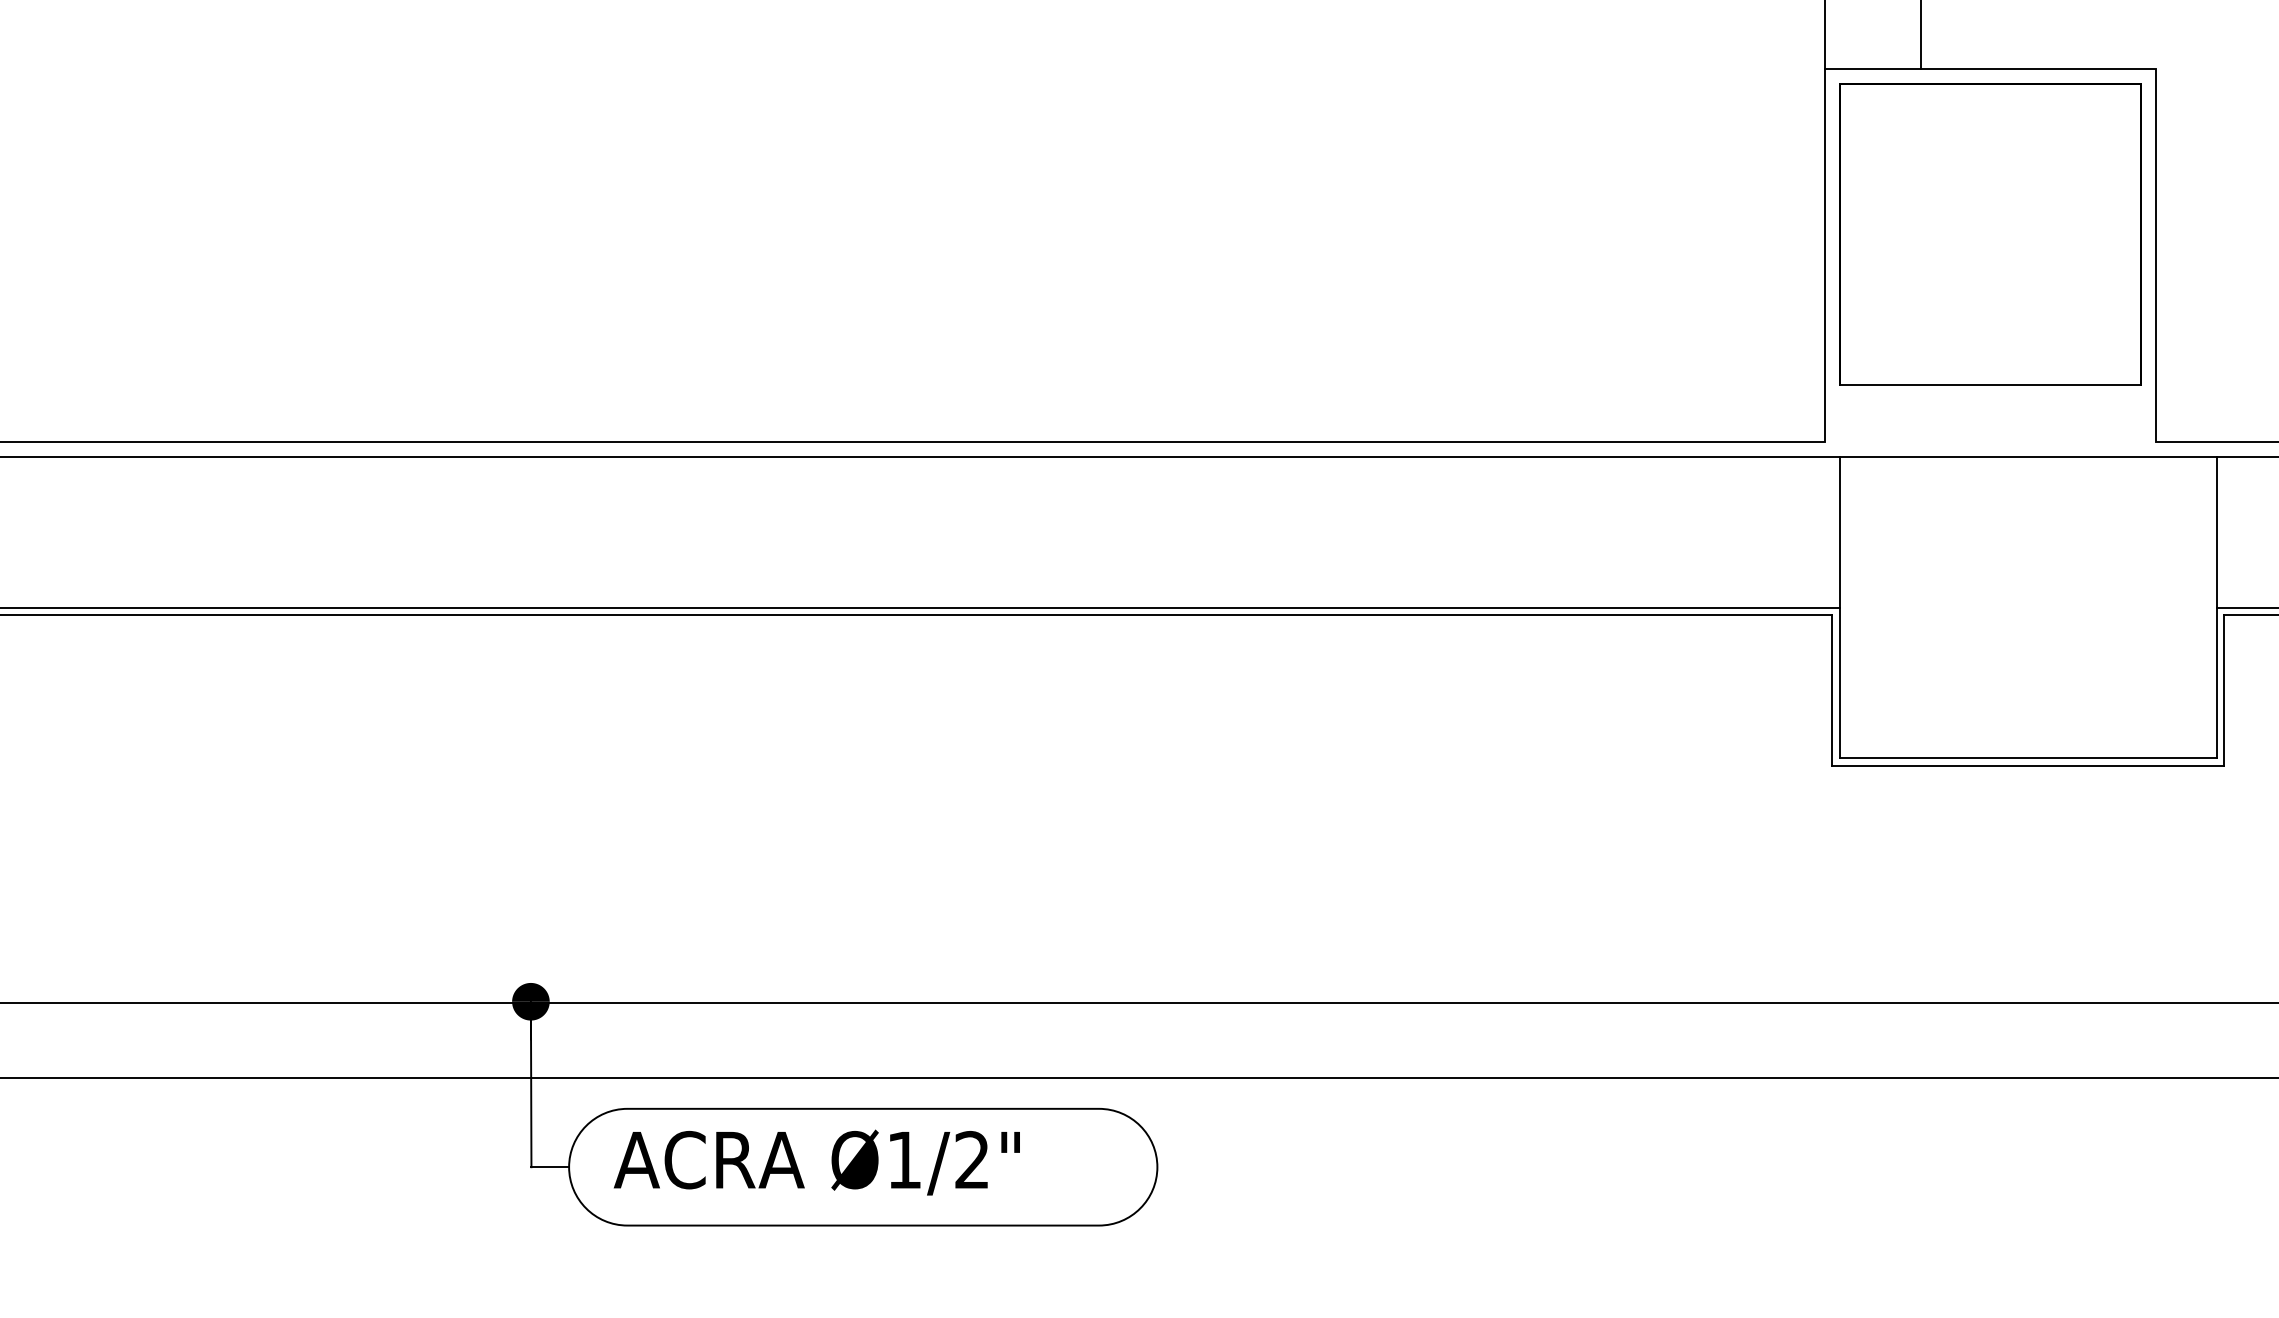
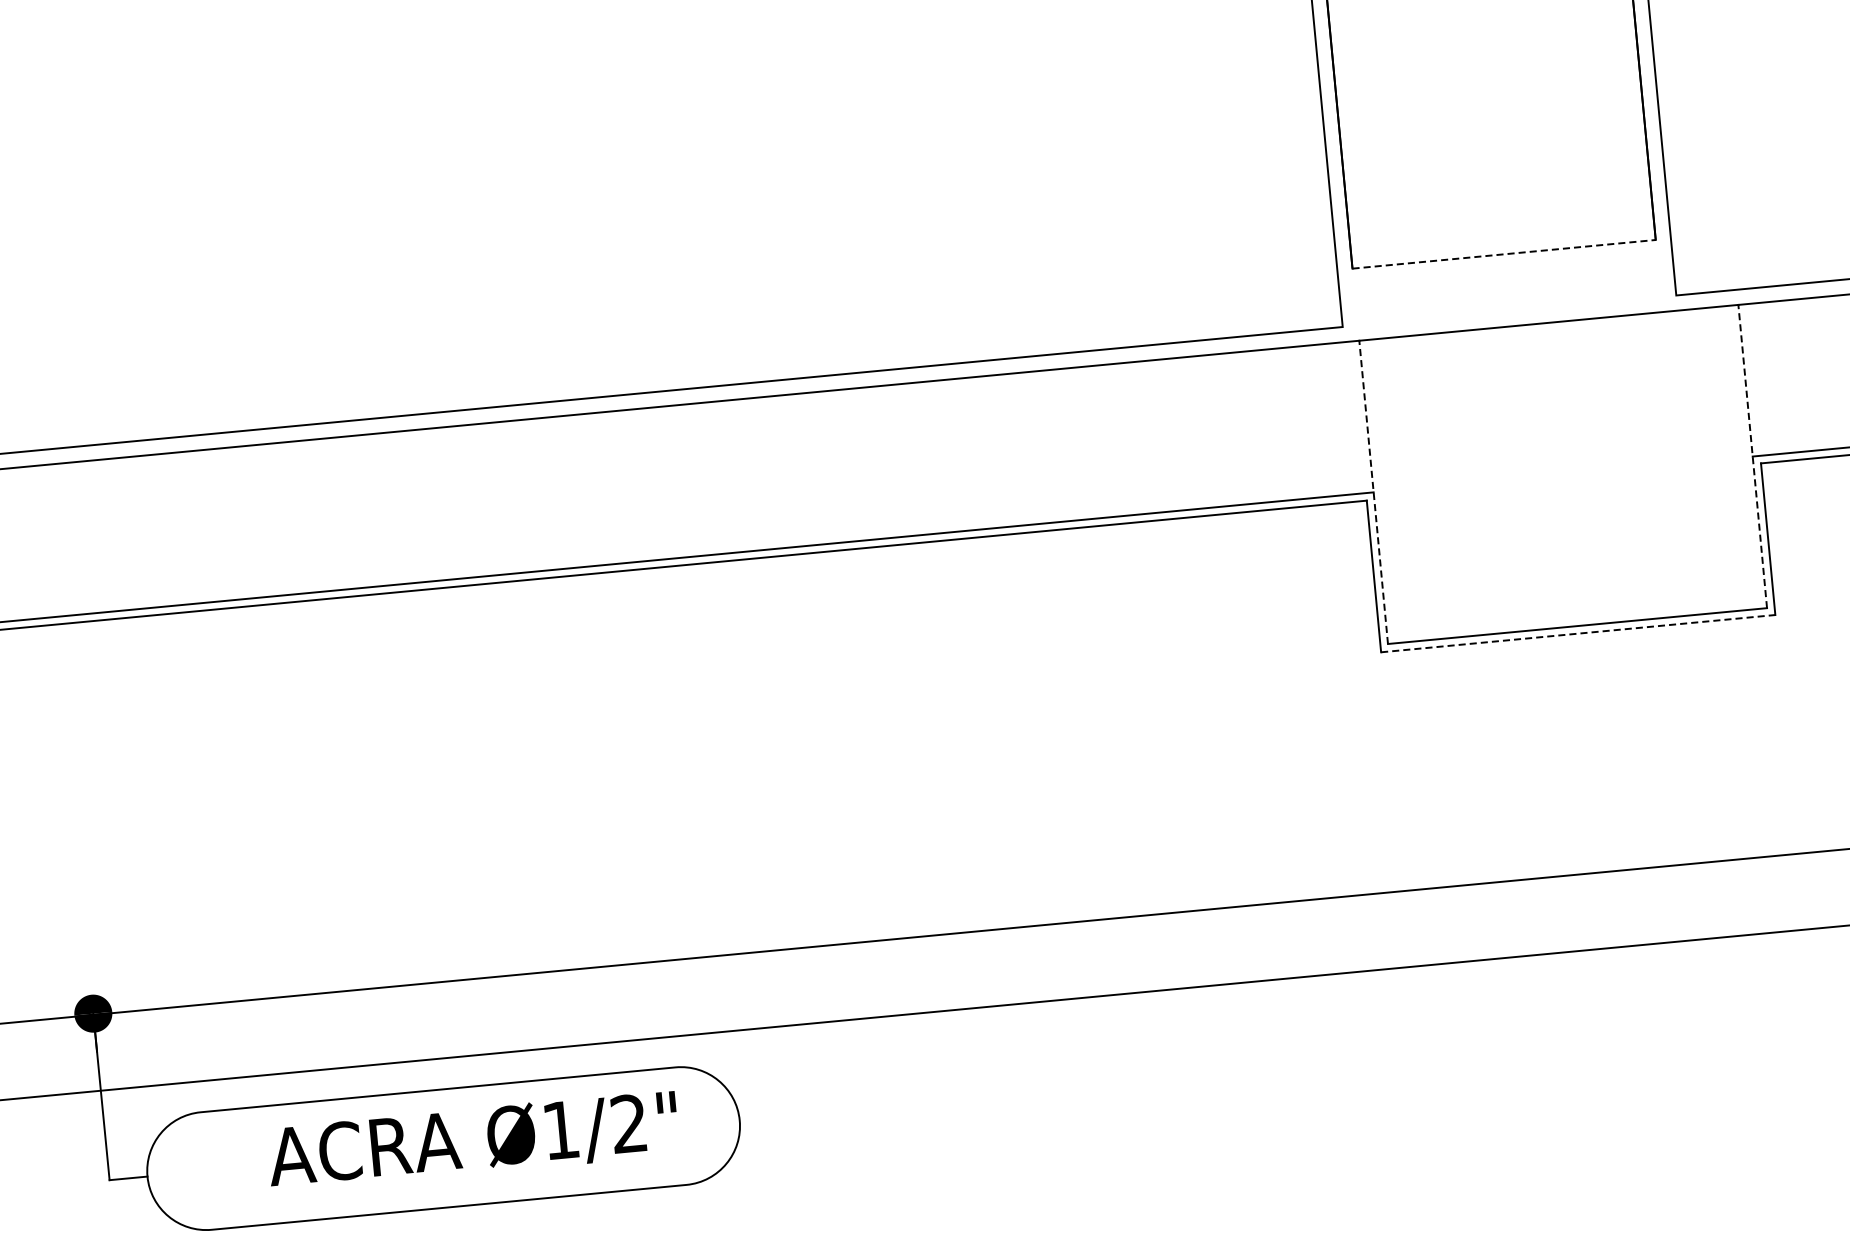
line: (1990, 385) -> (1504, 254), solid -> dashed
line: (1839, 607) -> (1373, 492), solid -> dashed
line: (2216, 607) -> (1752, 456), solid -> dashed
line: (2028, 765) -> (1578, 633), solid -> dashed
text: (816, 1162) -> (472, 1141), moved

